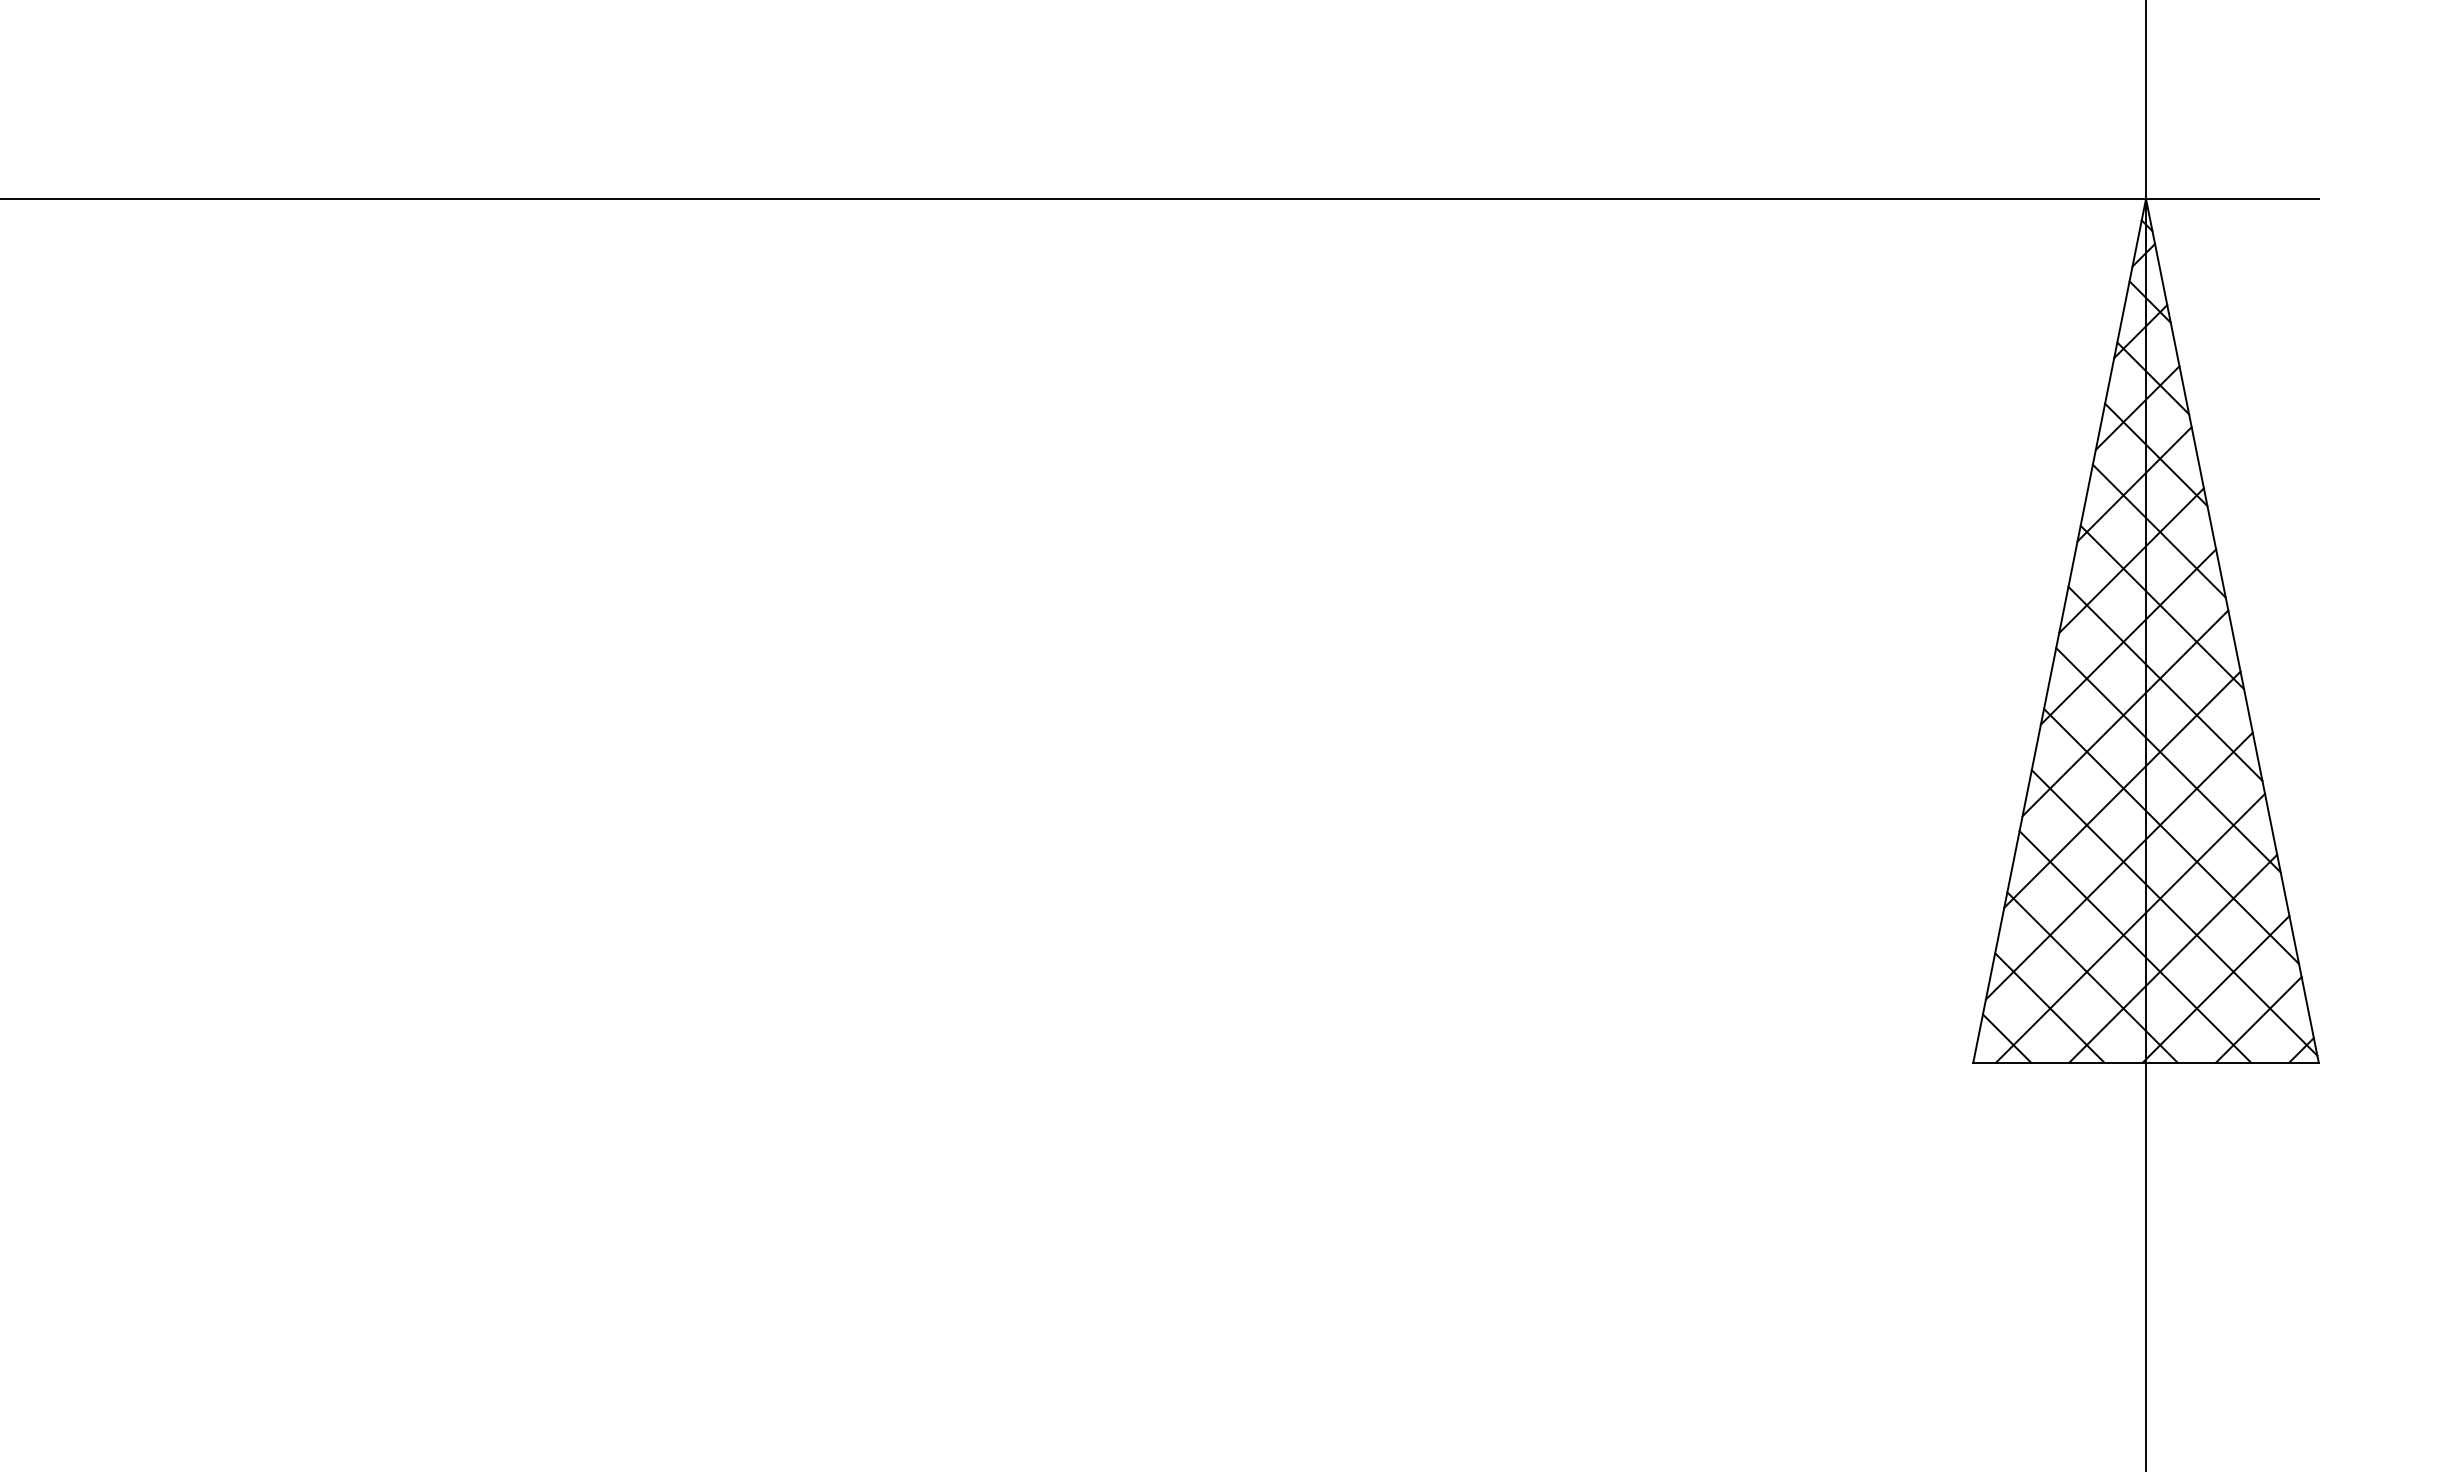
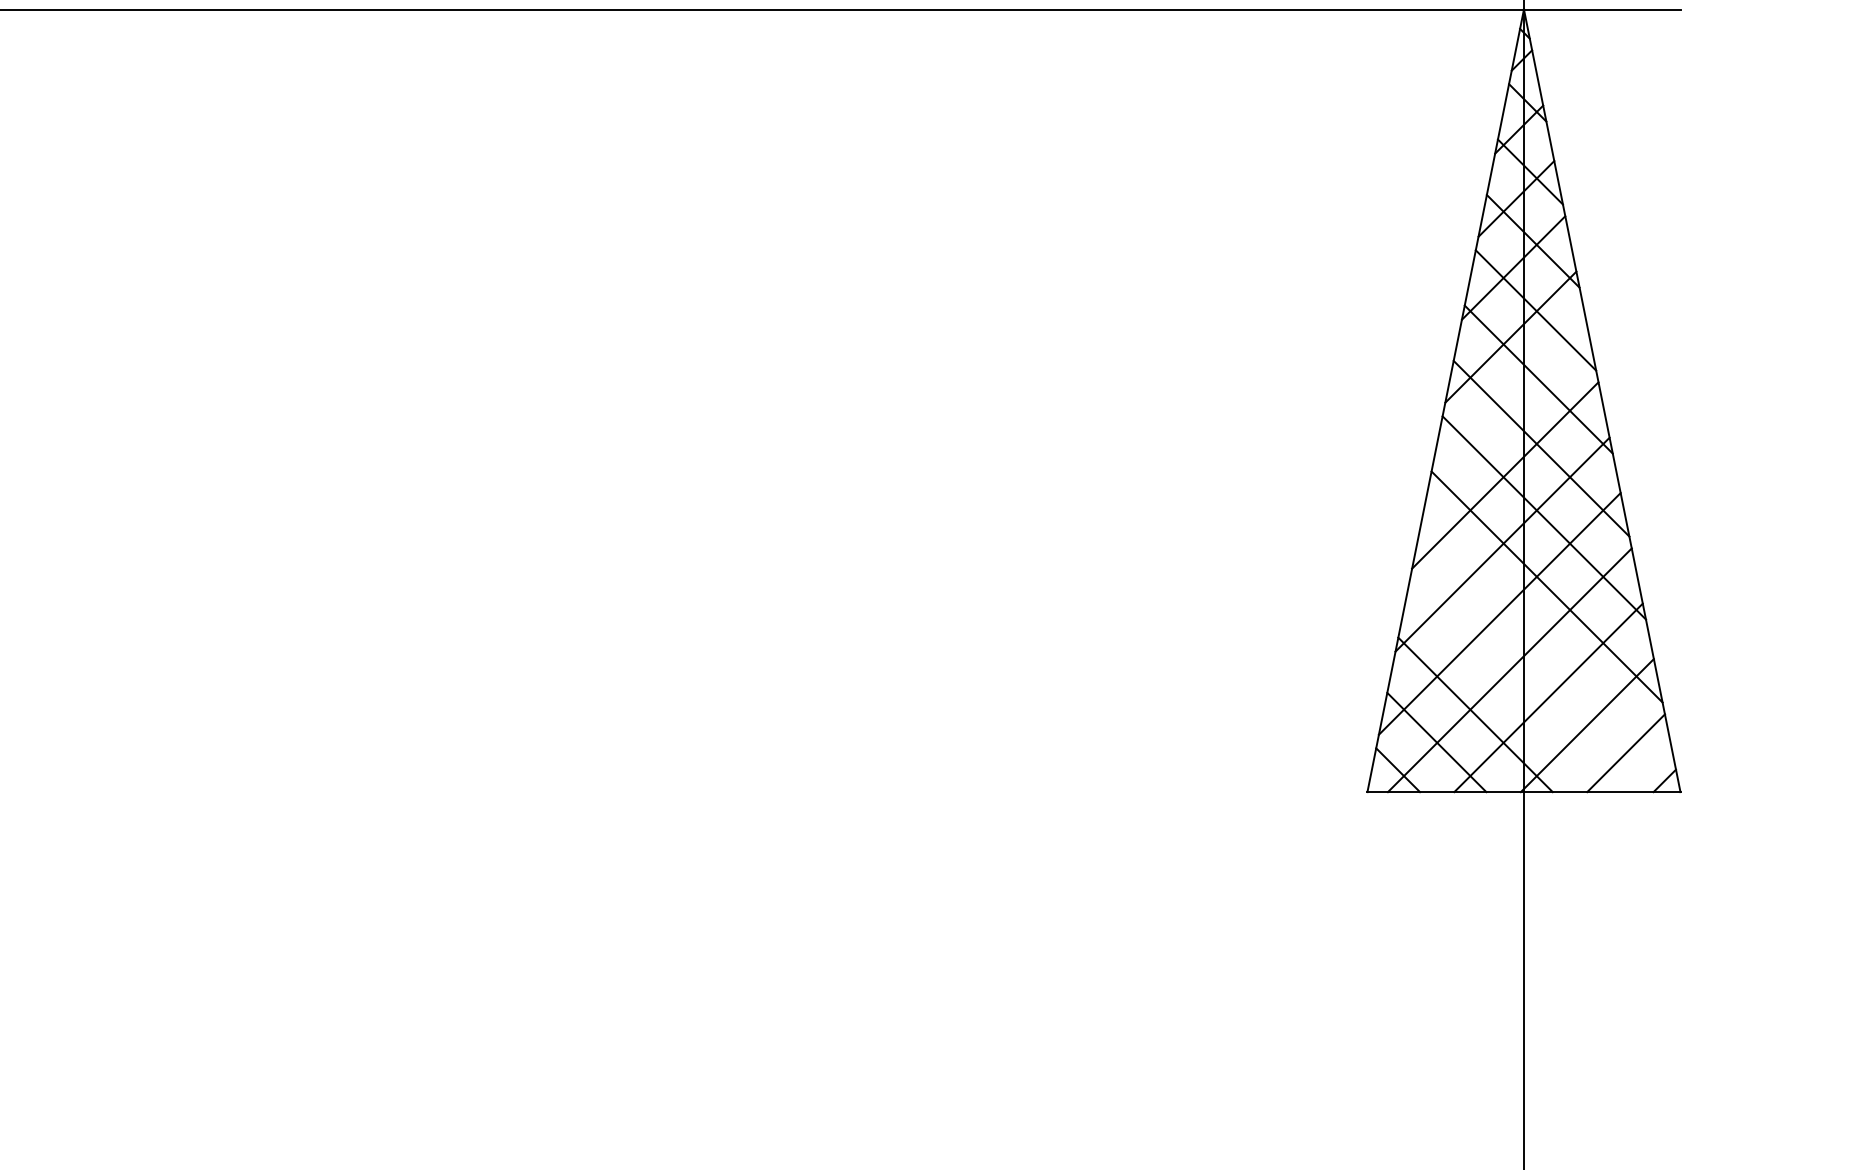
line: (2128, 636) -> (1508, 405), removed
line: (2174, 912) -> (1549, 655), removed
line: (2135, 946) -> (1514, 686), removed

